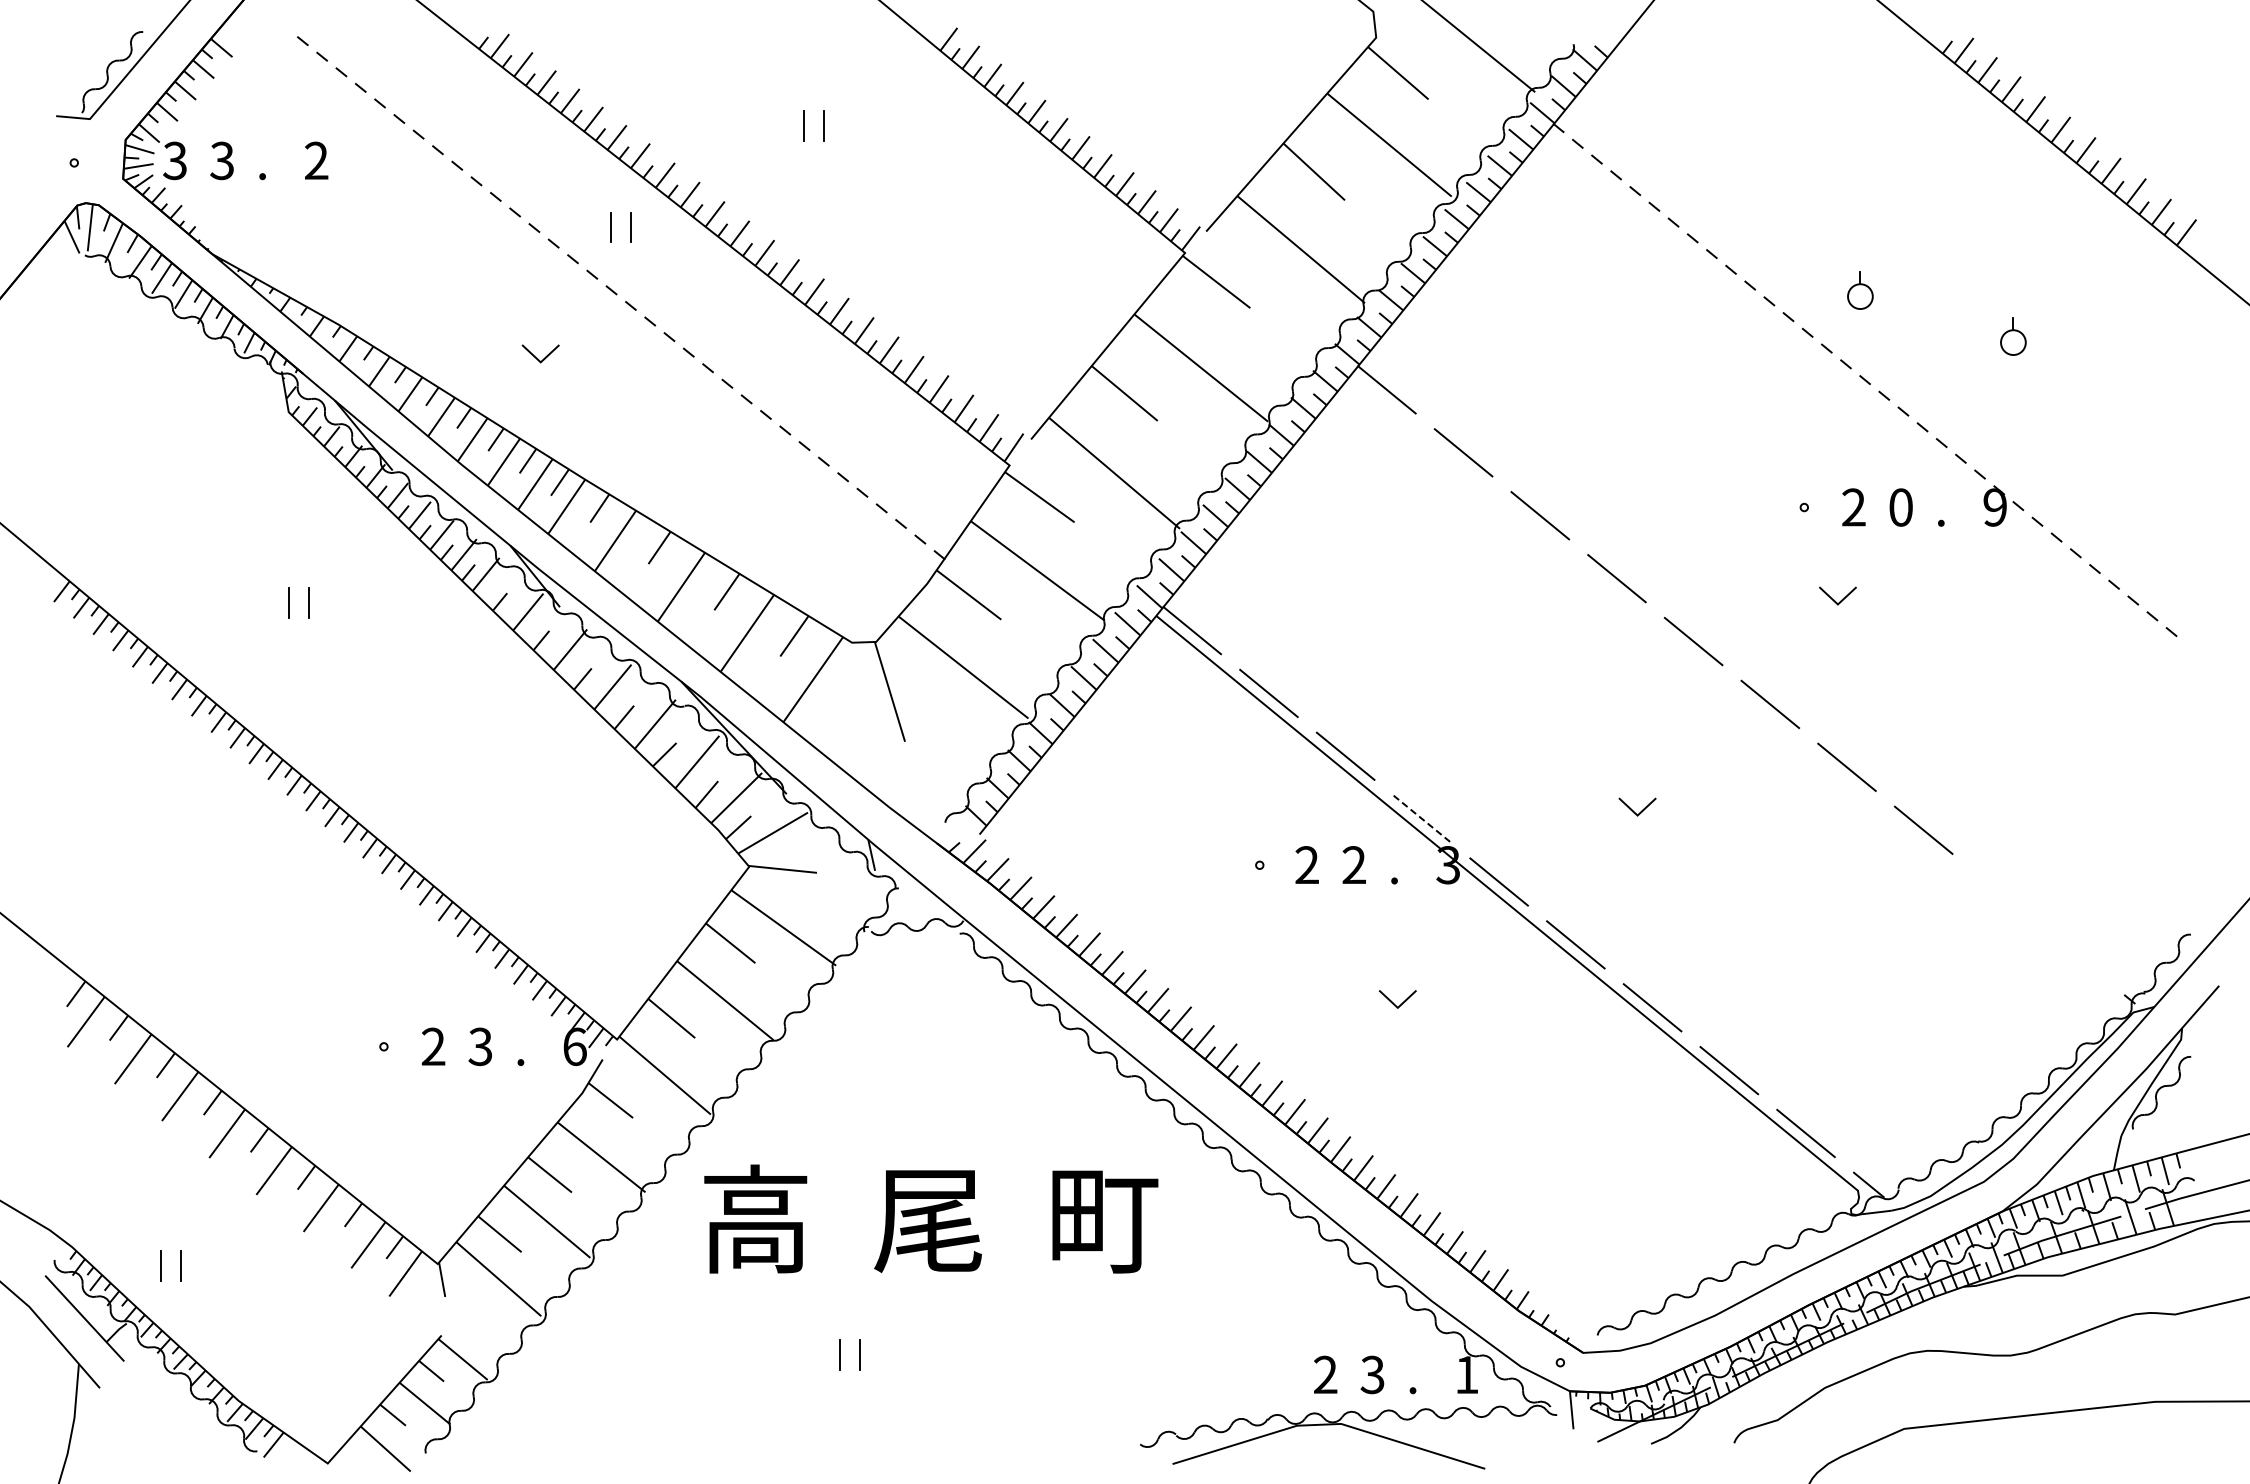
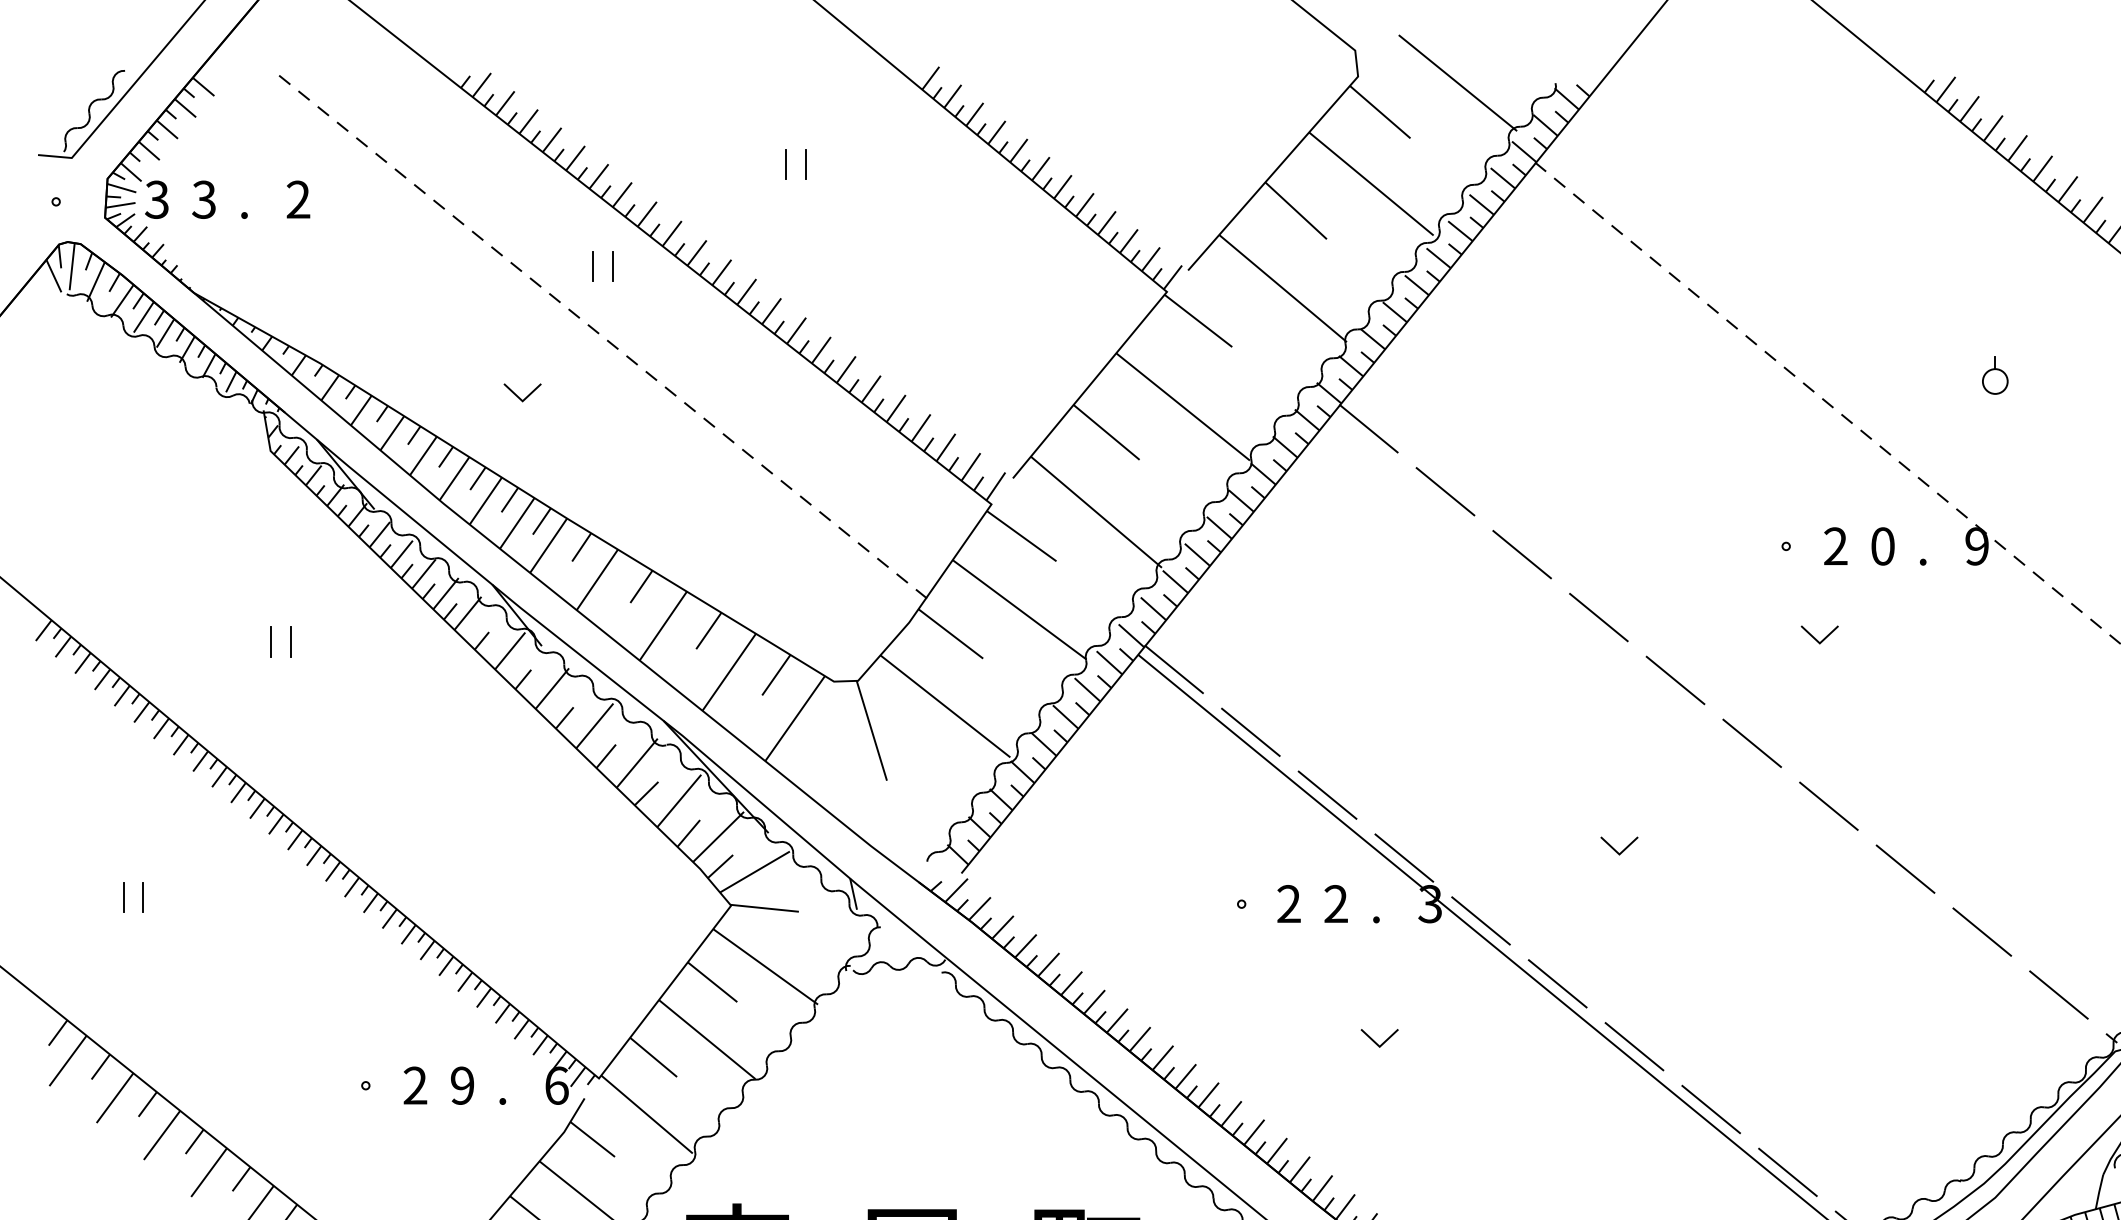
part: (1860, 290) -> (1842, 329), removed
line: (1422, 819) -> (1404, 858), dashed -> solid
line: (141, 858) -> (123, 897), added
line: (161, 858) -> (143, 897), added
line: (2000, 892) -> (1982, 931), added
line: (2076, 955) -> (2058, 994), added
text: (480, 1046) -> (462, 1085), 3 -> 9

